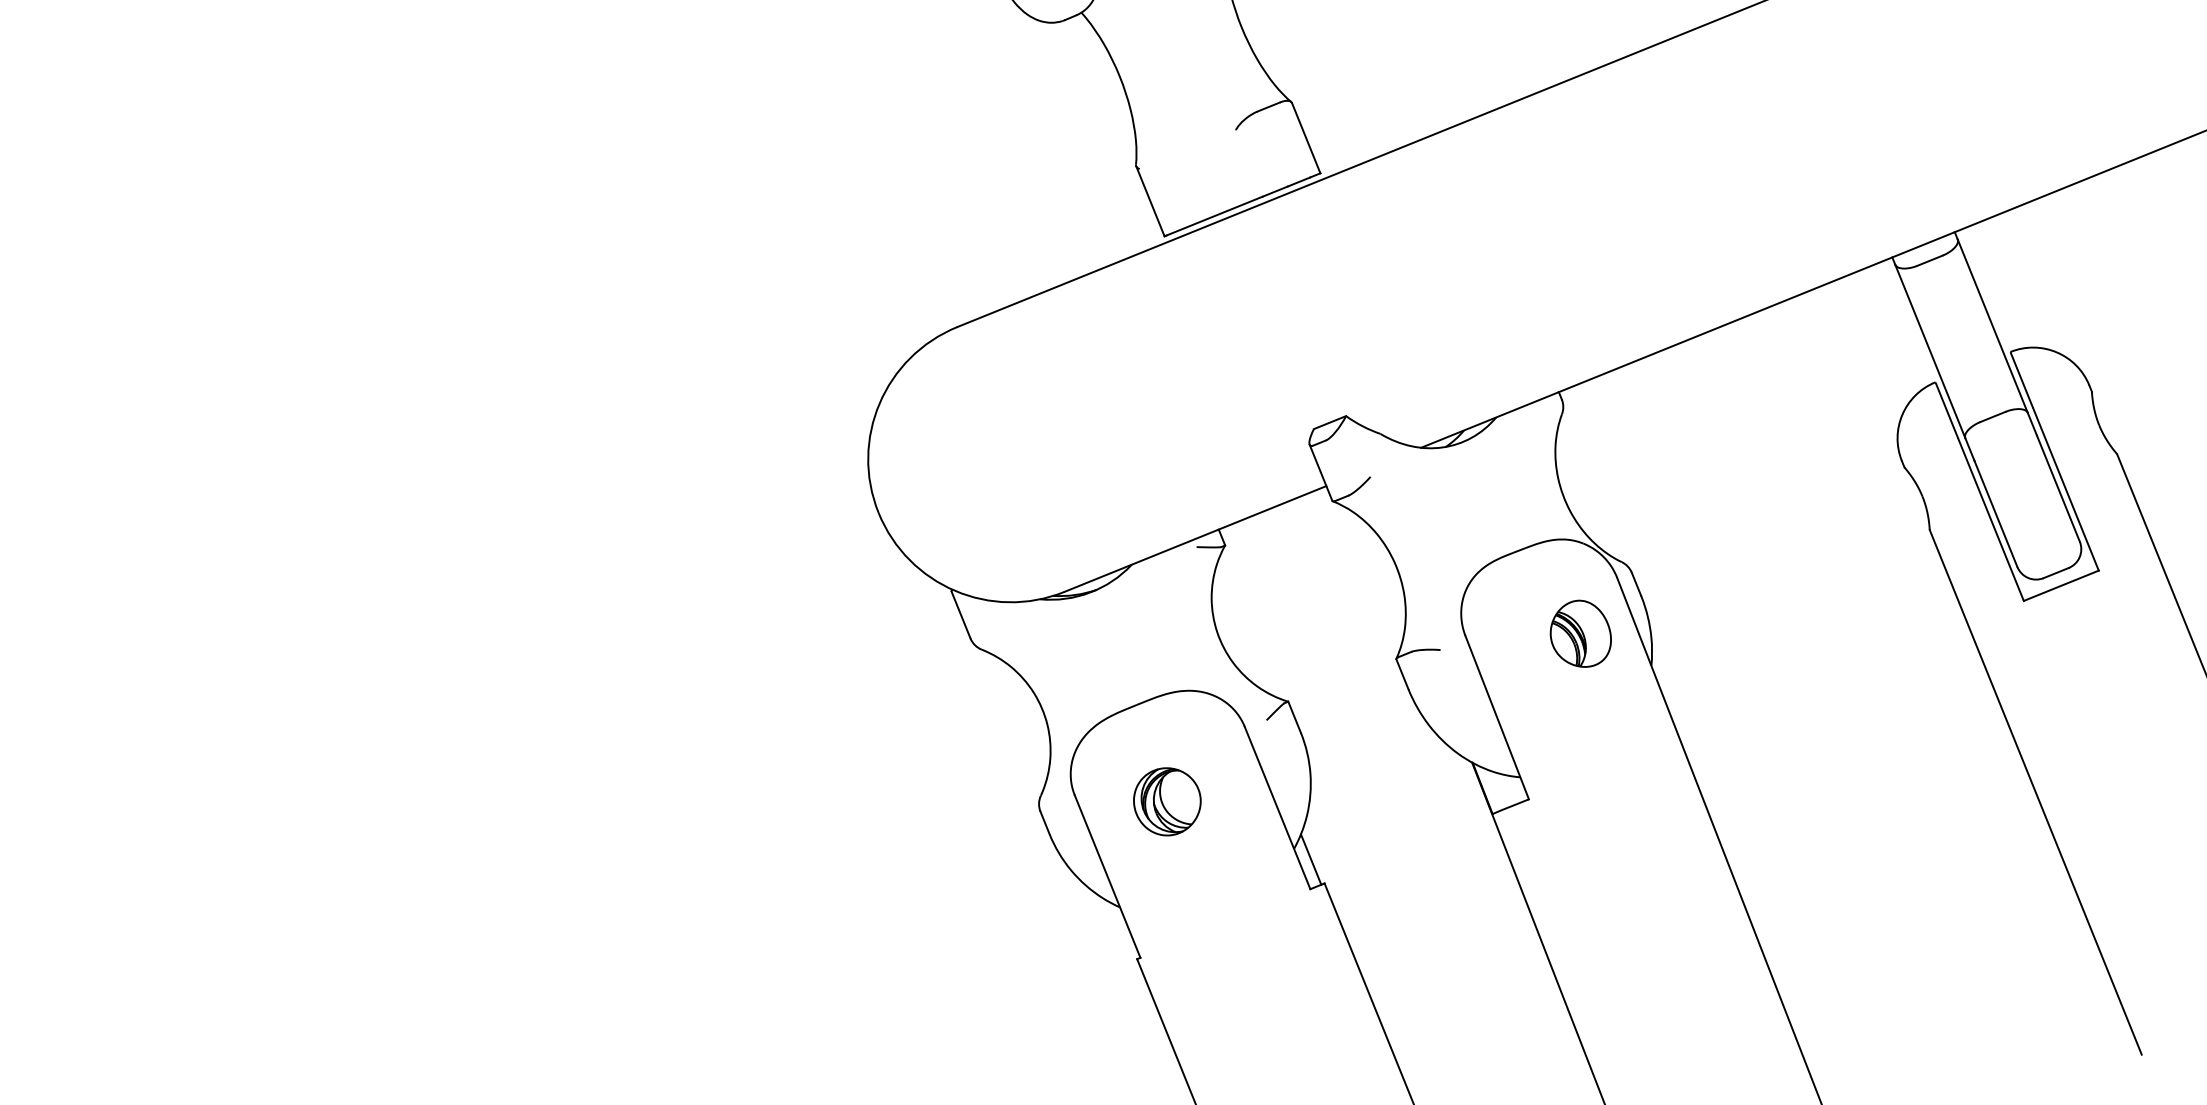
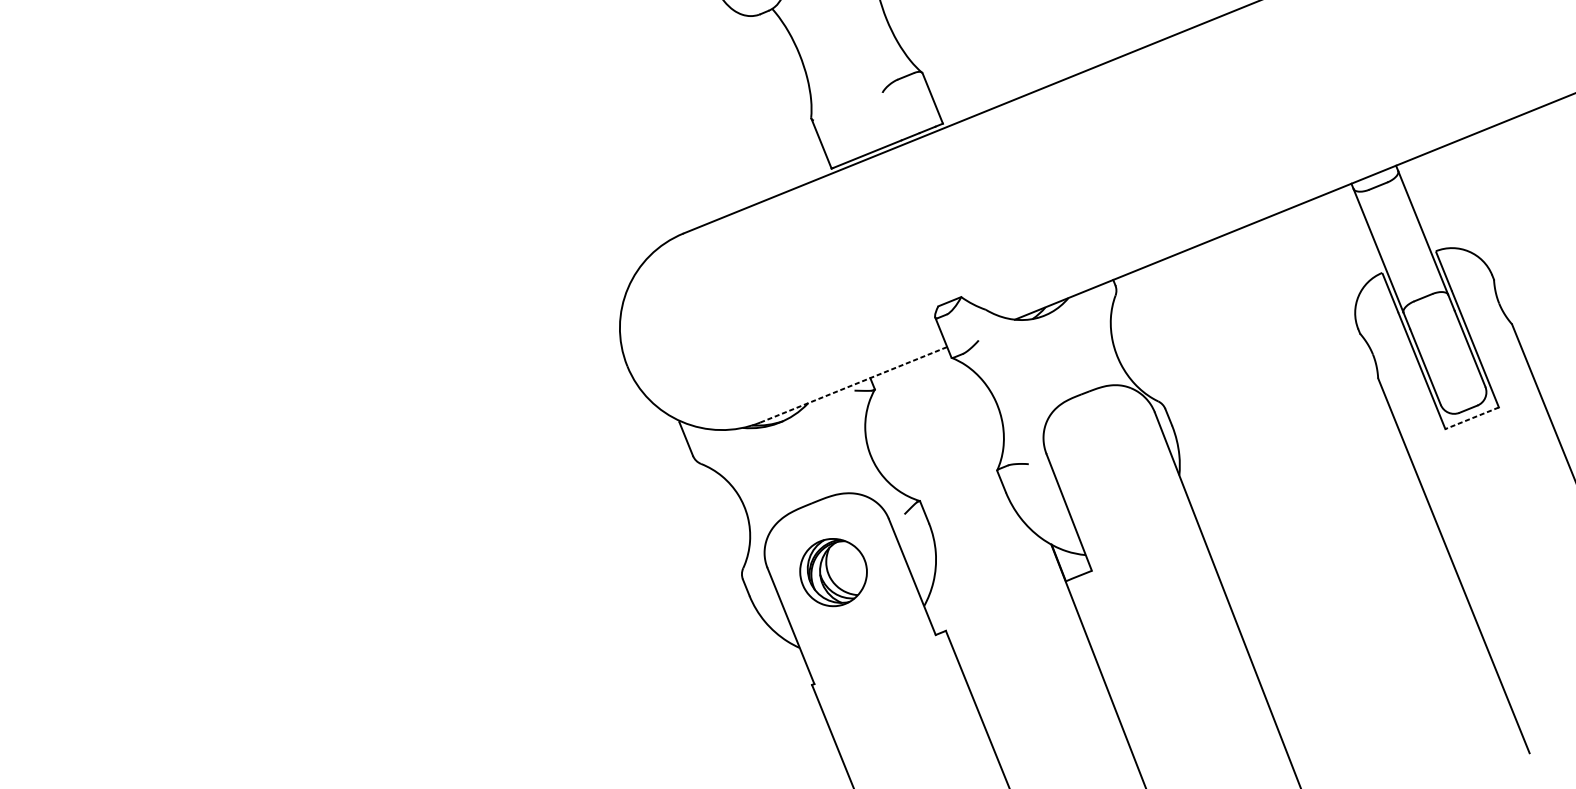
line: (1195, 538) -> (853, 384), solid -> dashed
line: (2060, 585) -> (1471, 418), solid -> dashed
part: (1580, 633) -> (1128, 452), removed
part: (1167, 801) -> (833, 572), size x1.4
line: (1310, 859) -> (935, 613), removed

